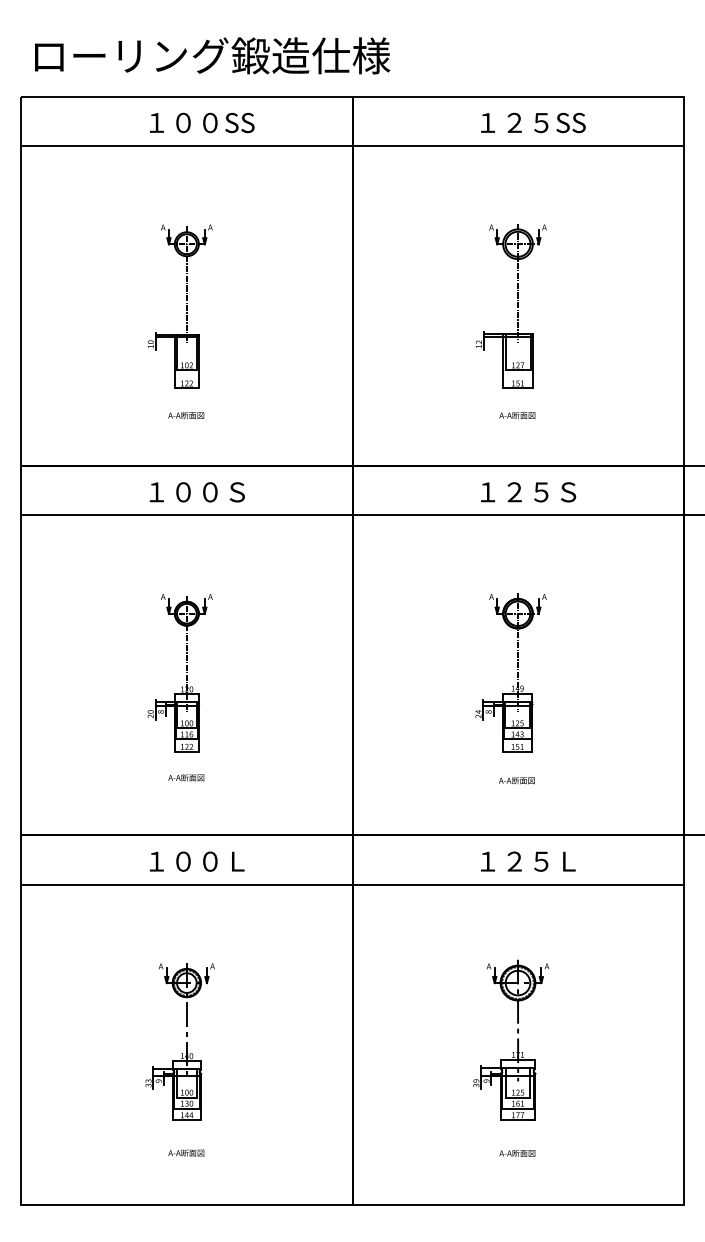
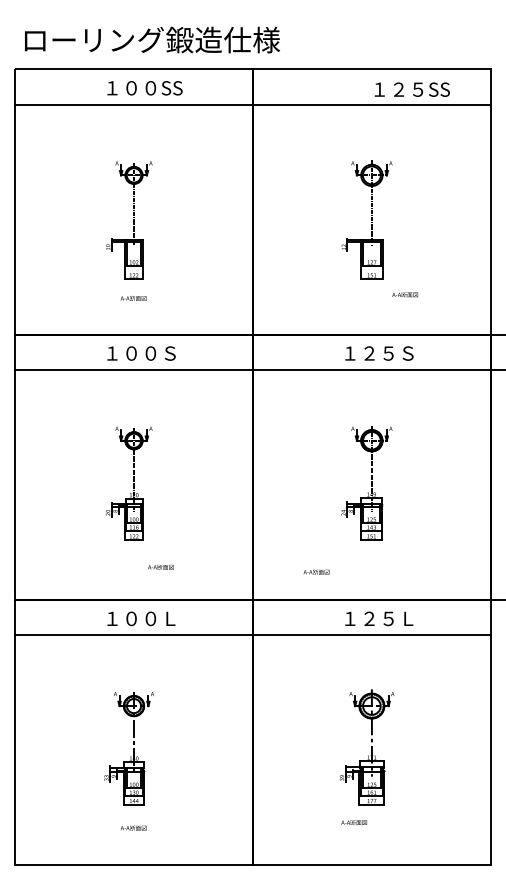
text: (533, 122) -> (412, 89), moved
text: (517, 415) -> (405, 294), moved
text: (186, 777) -> (161, 567), moved
text: (516, 780) -> (316, 572), moved
text: (517, 1152) -> (354, 822), moved

